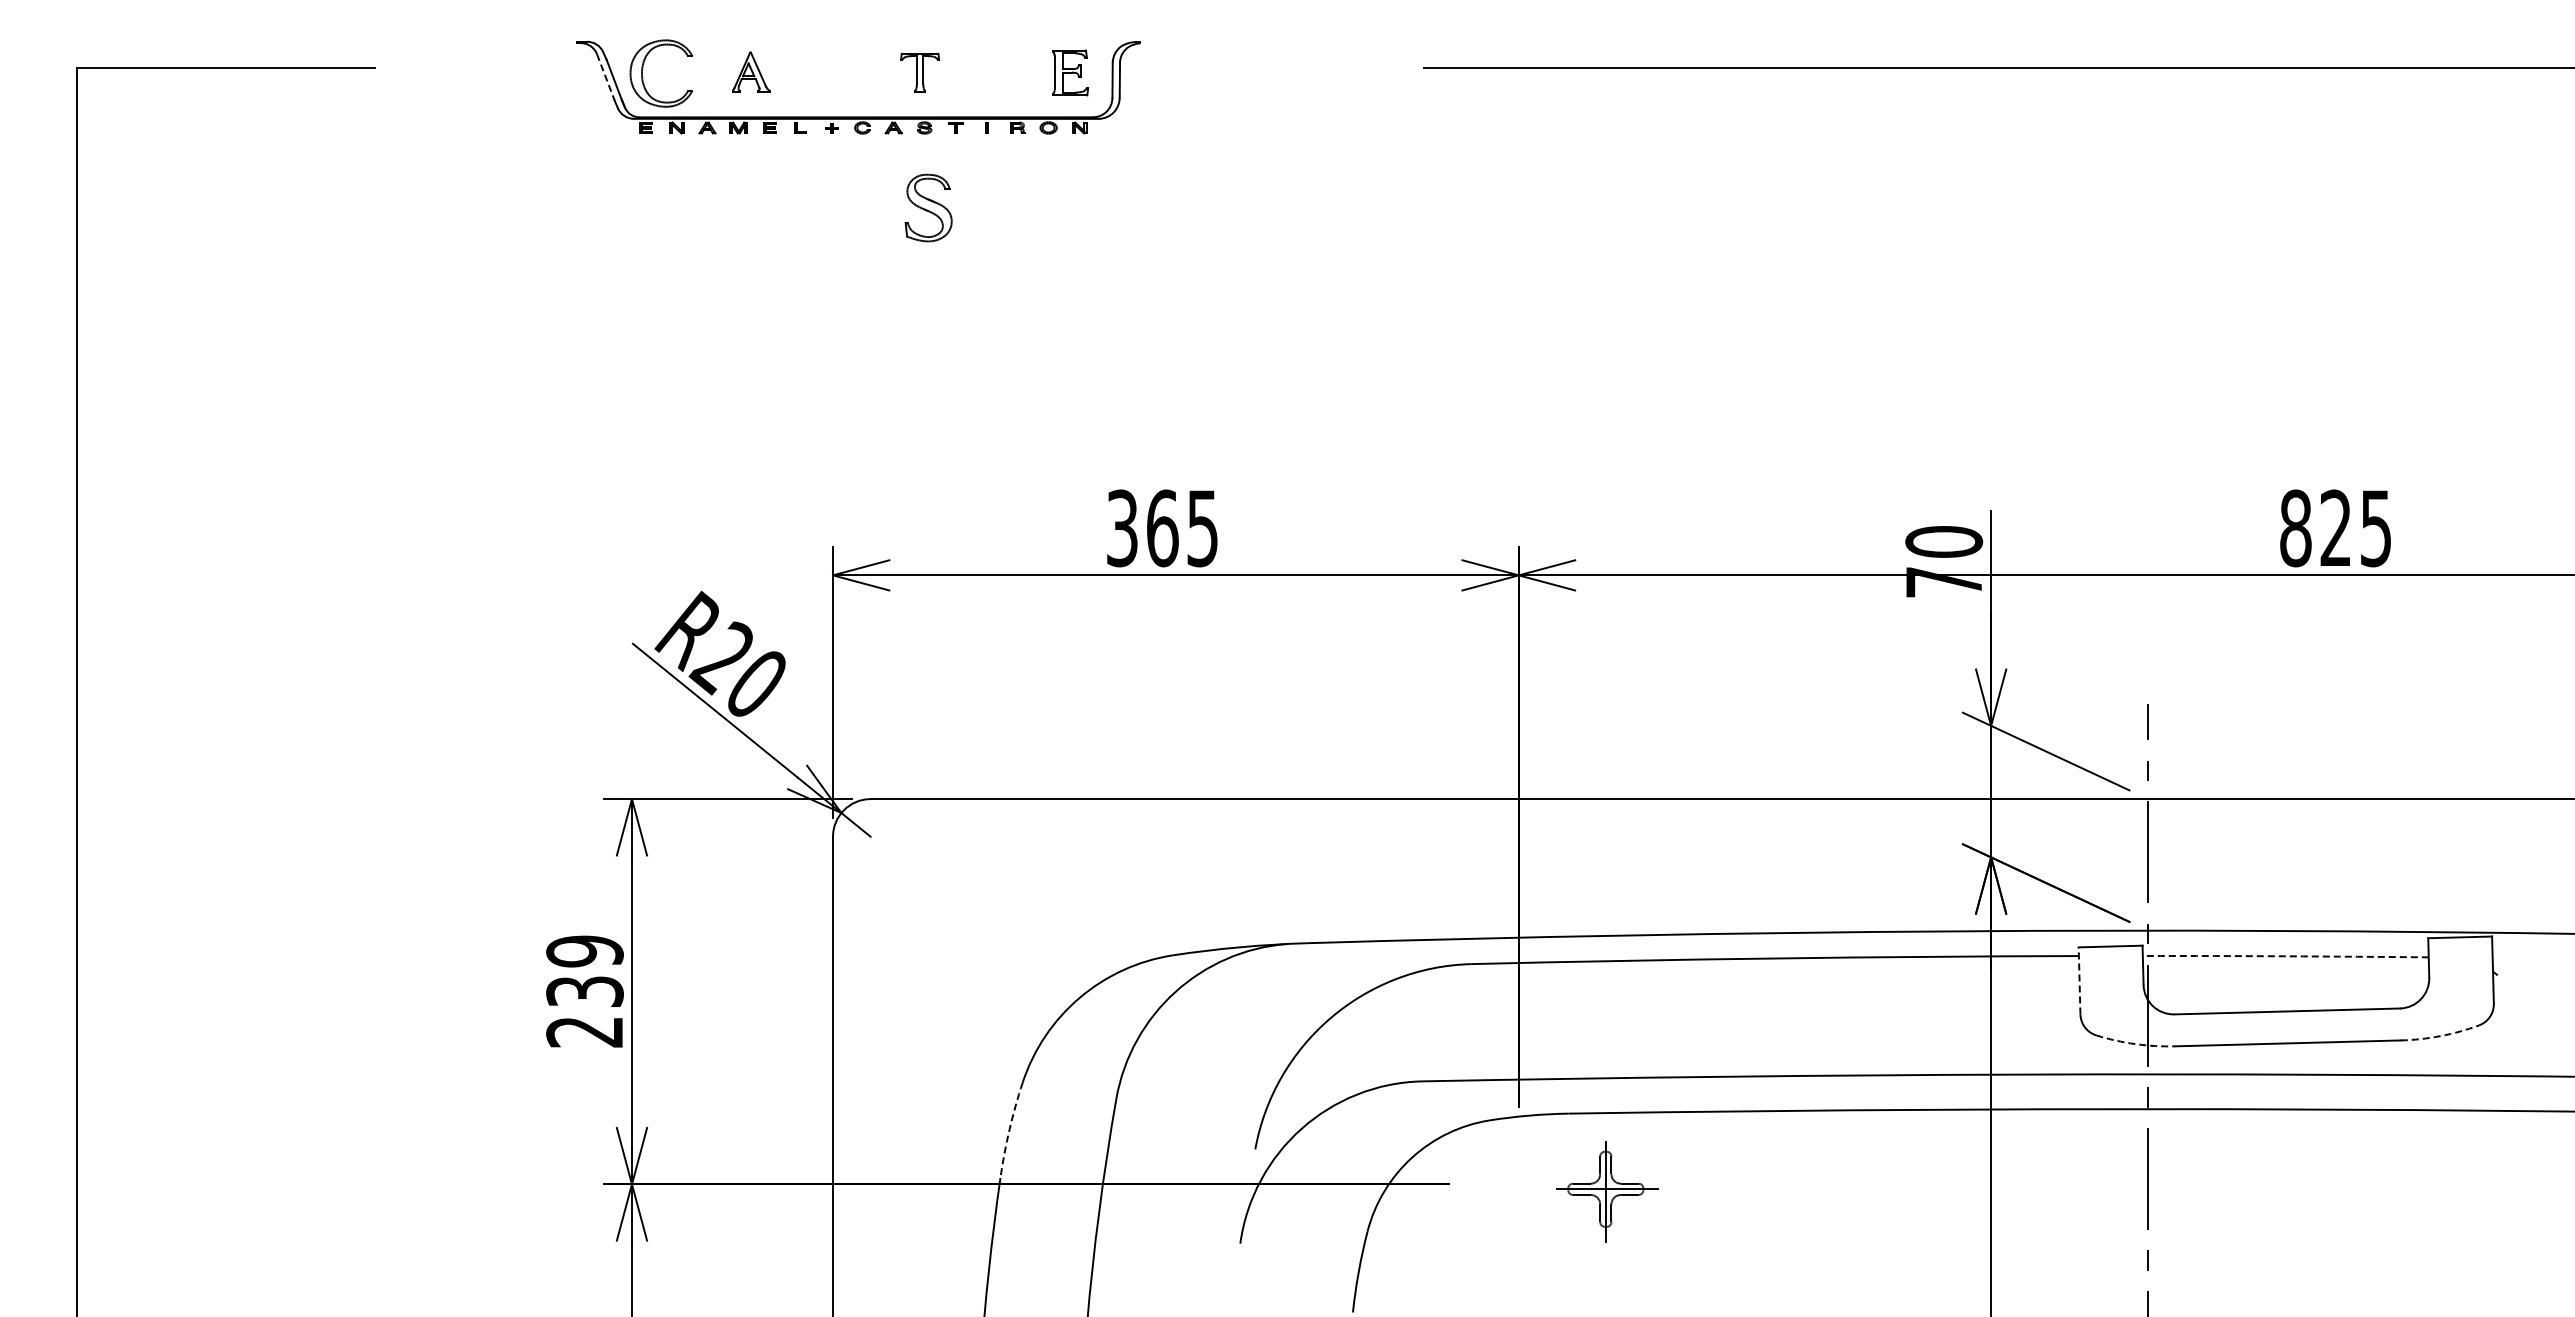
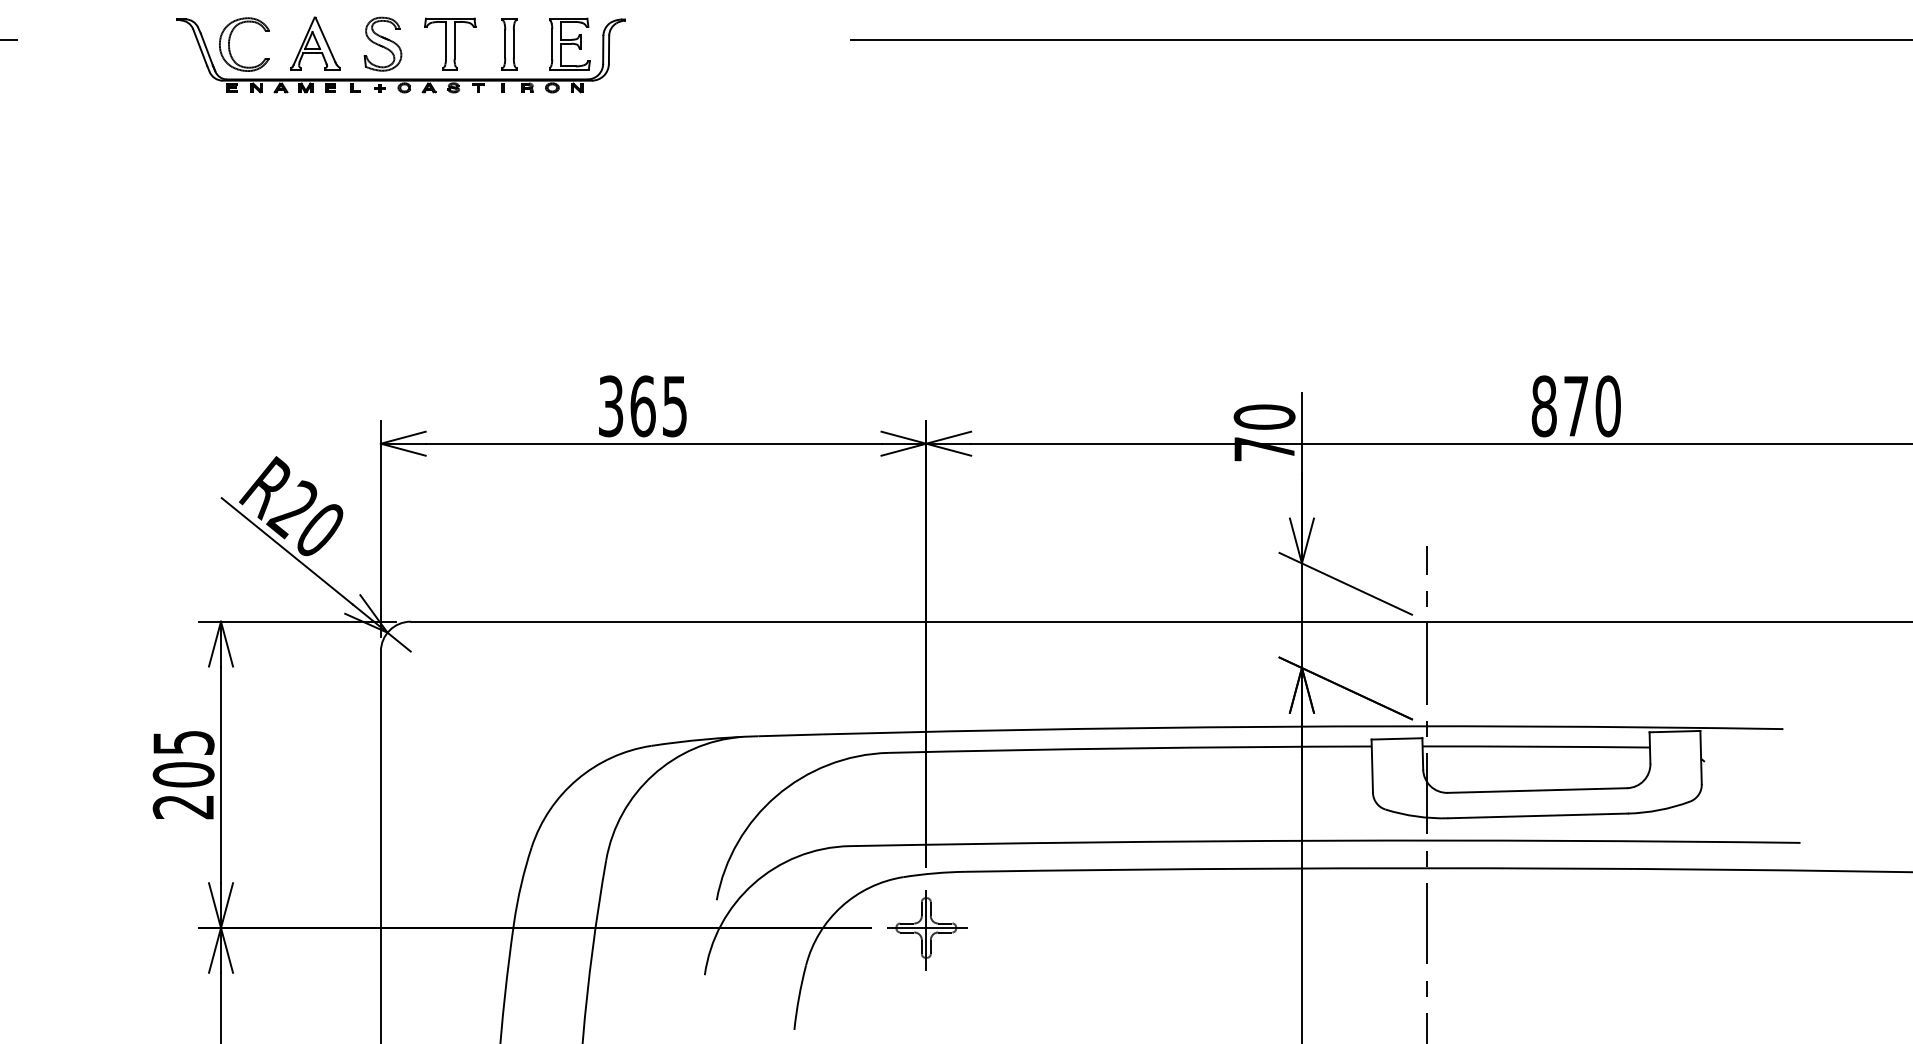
part: (750, 71) -> (315, 42), size x1.67
part: (919, 72) -> (449, 43), size x1.67
part: (994, 72) -> (509, 43), added
part: (1070, 72) -> (569, 43), size x1.43
line: (605, 77) -> (199, 47), dashed -> solid
part: (928, 207) -> (382, 43), moved
text: (2356, 528) -> (1592, 406), 825 -> 870
arc: (2285, 956) -> (1536, 746), dashed -> solid
text: (584, 971) -> (183, 758), 239 -> 205
line: (2079, 980) -> (1372, 765), dashed -> solid
arc: (2440, 1036) -> (1659, 810), dashed -> solid
arc: (2135, 1044) -> (1416, 816), dashed -> solid
arc: (1009, 1129) -> (521, 884), dashed -> solid
part: (1607, 1191) -> (927, 929), moved

